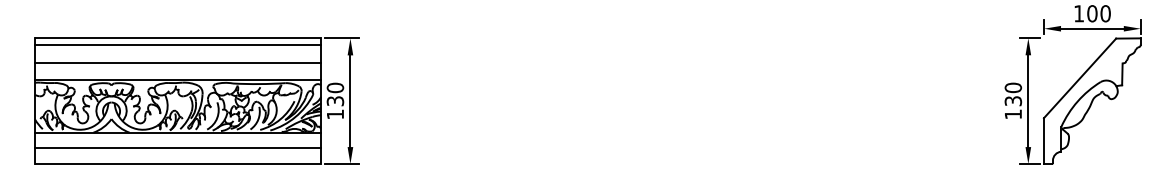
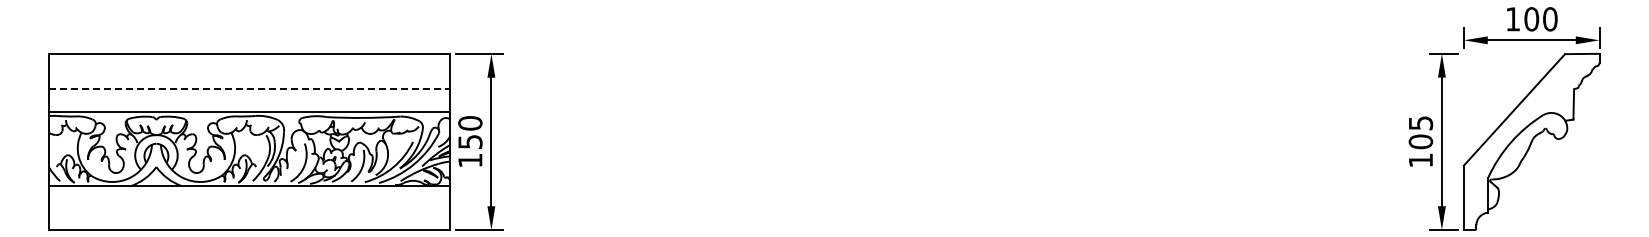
line: (177, 45) -> (249, 63), removed
line: (178, 63) -> (250, 88), solid -> dashed
text: (1013, 94) -> (1420, 132), 130 -> 105
text: (334, 100) -> (469, 141), 130 -> 150
line: (177, 148) -> (249, 208), removed

